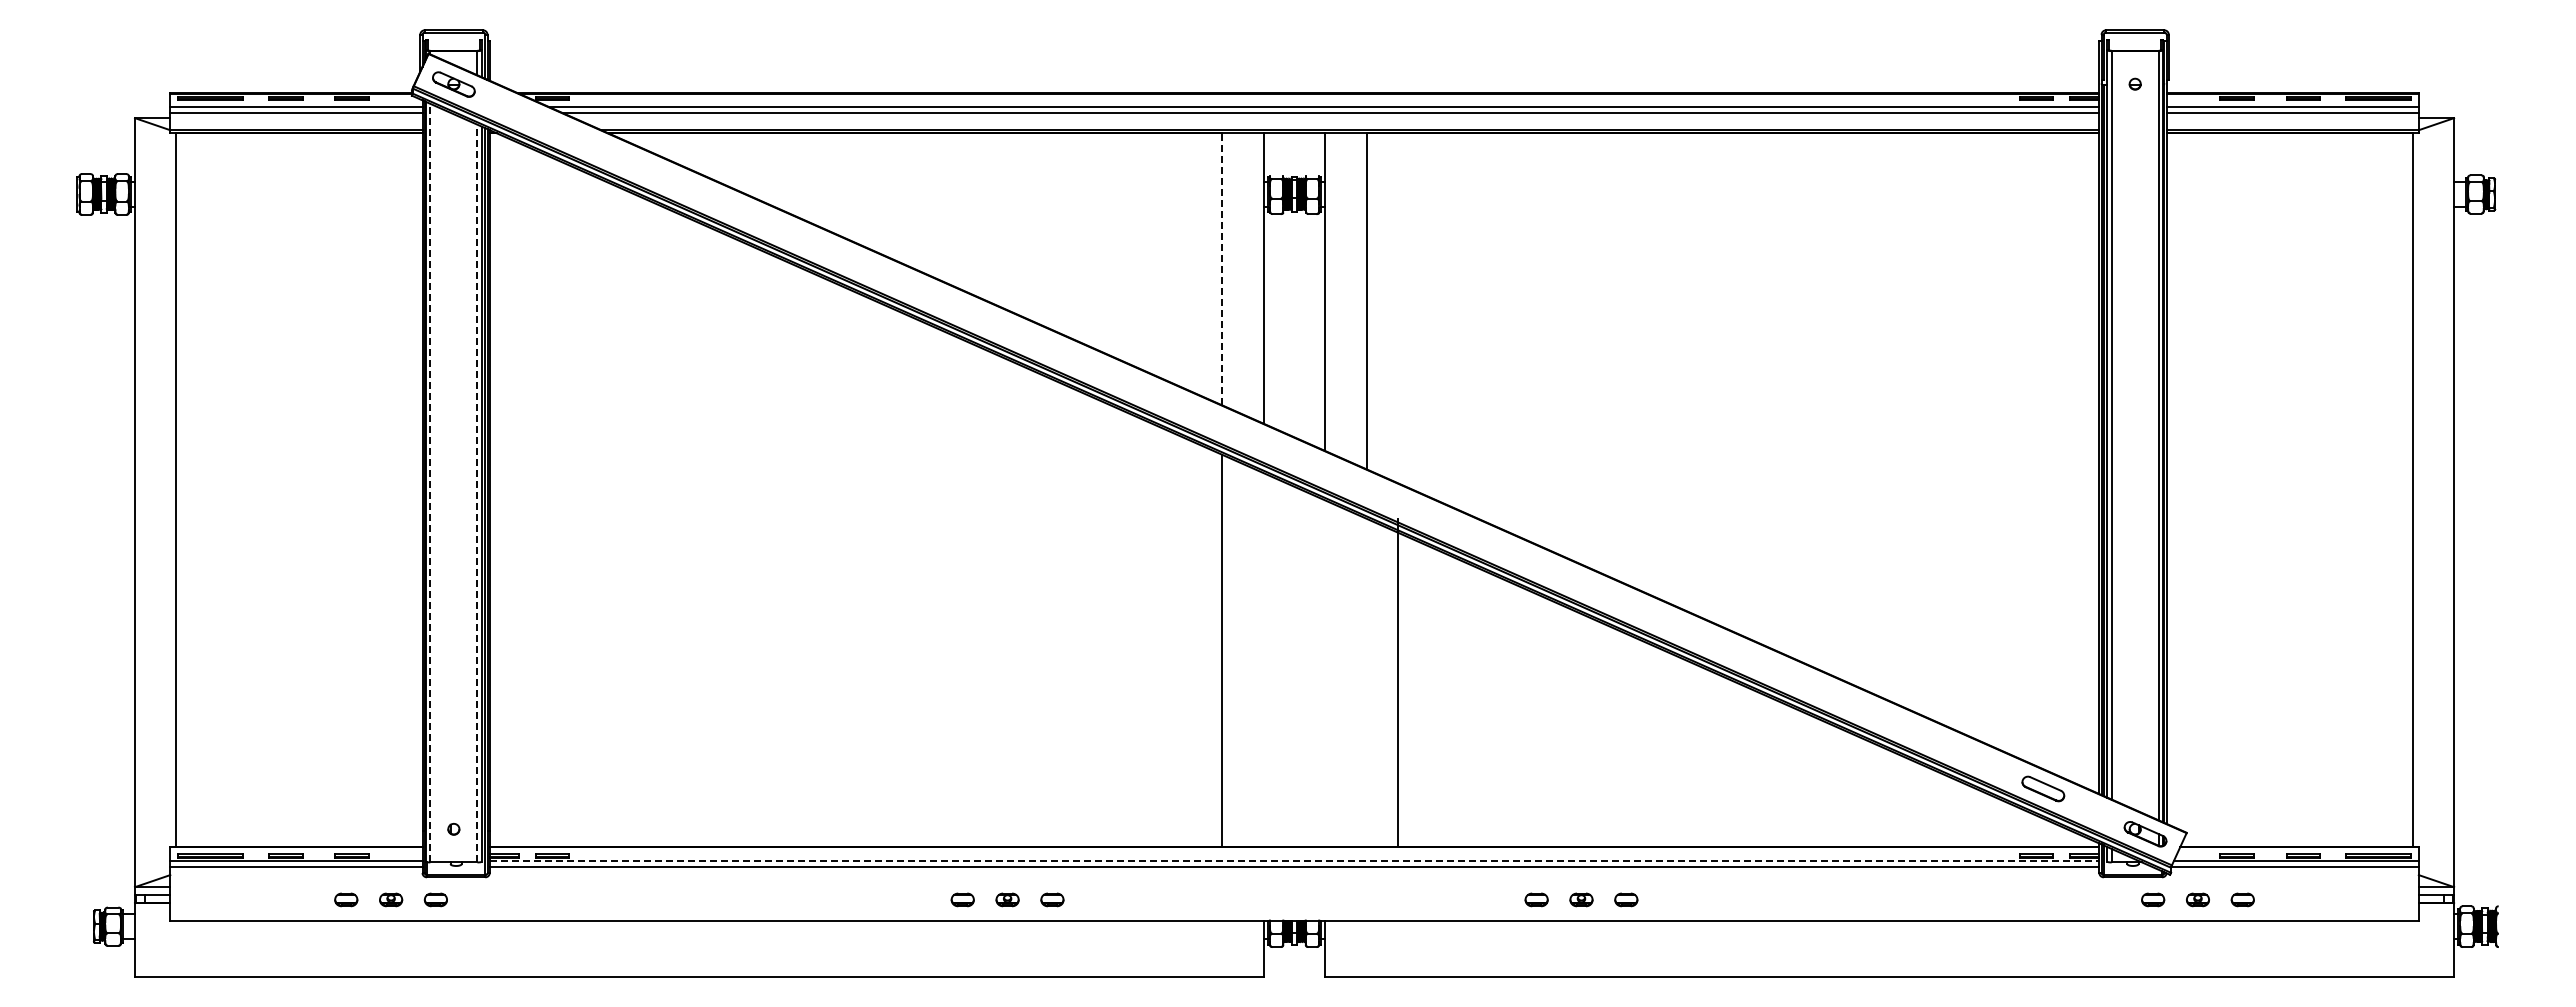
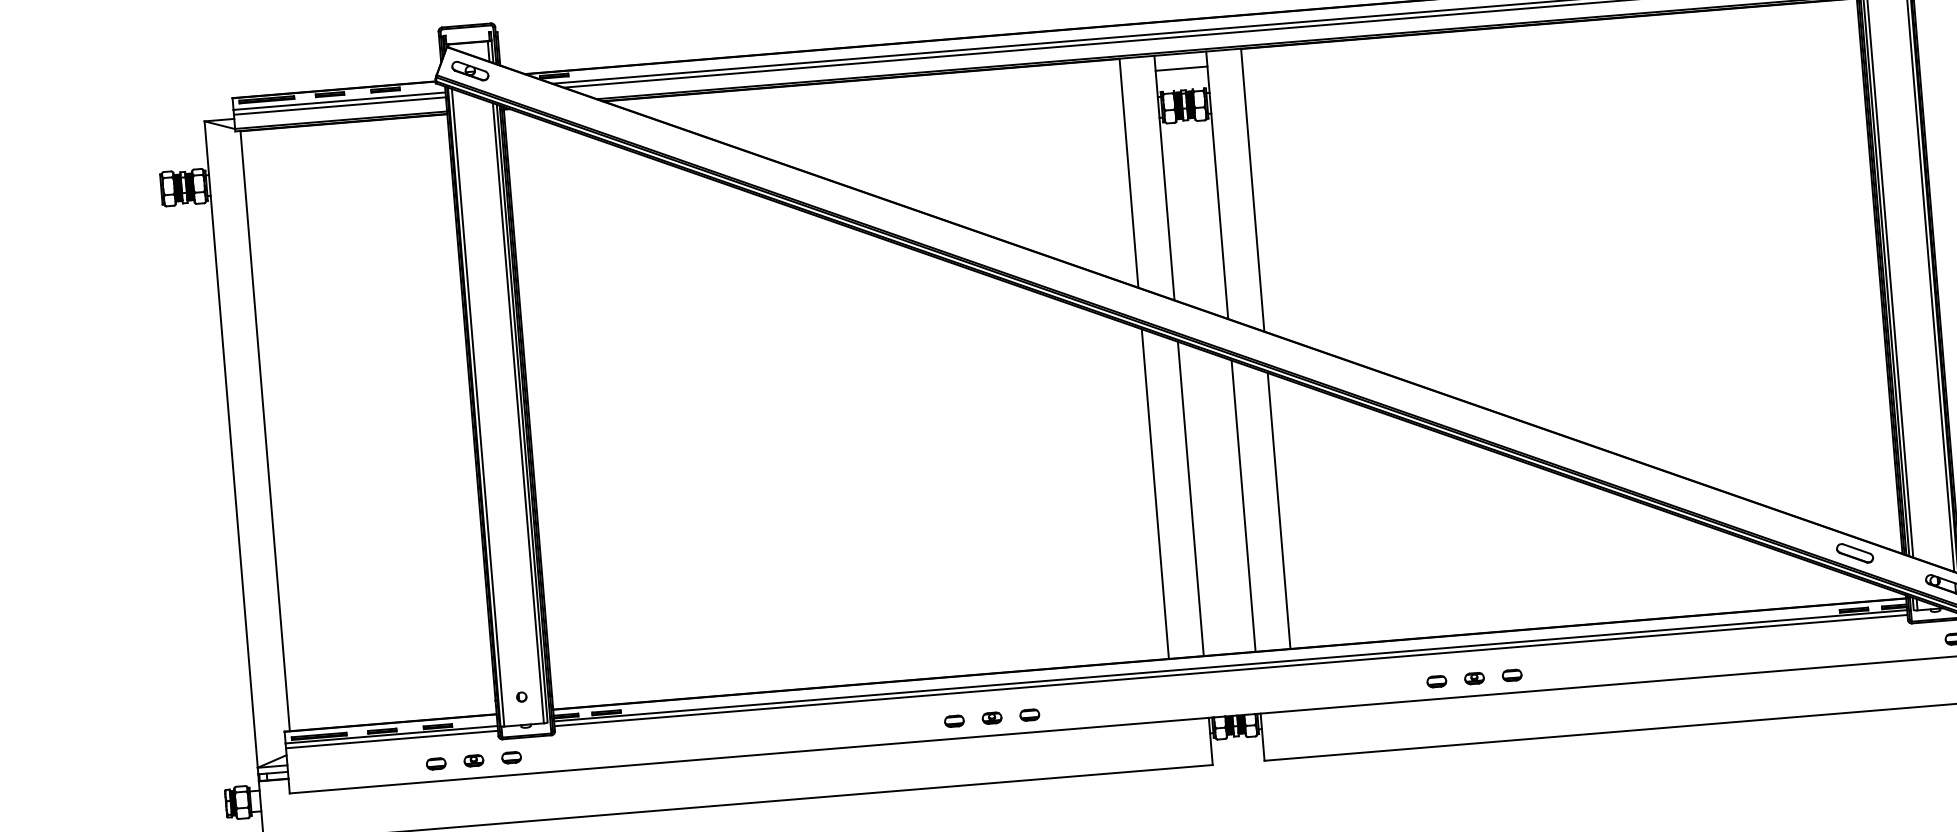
line: (1294, 150) -> (1181, 68), added
line: (1222, 268) -> (1129, 172), dashed -> solid
line: (430, 482) -> (478, 407), dashed -> solid
line: (477, 493) -> (518, 413), dashed -> solid
line: (1263, 660) -> (1190, 499), added
line: (1325, 673) -> (1243, 505), added
line: (1397, 682) -> (1278, 510), moved
line: (1294, 861) -> (1230, 666), dashed -> solid

